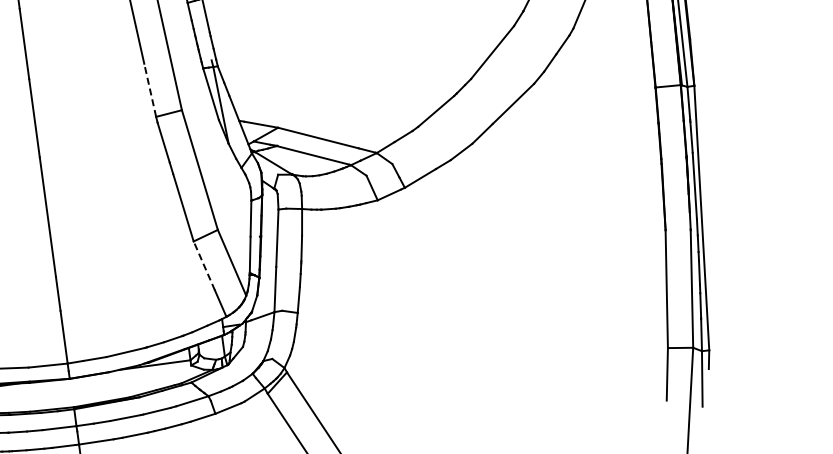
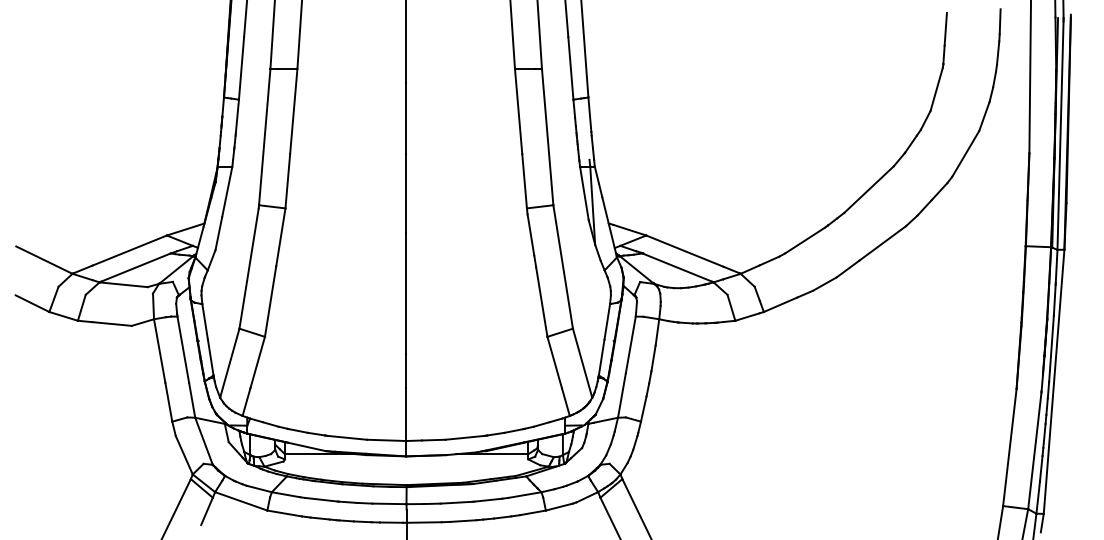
line: (150, 89) -> (524, 180), dashed -> solid
line: (204, 265) -> (554, 362), dashed -> solid

